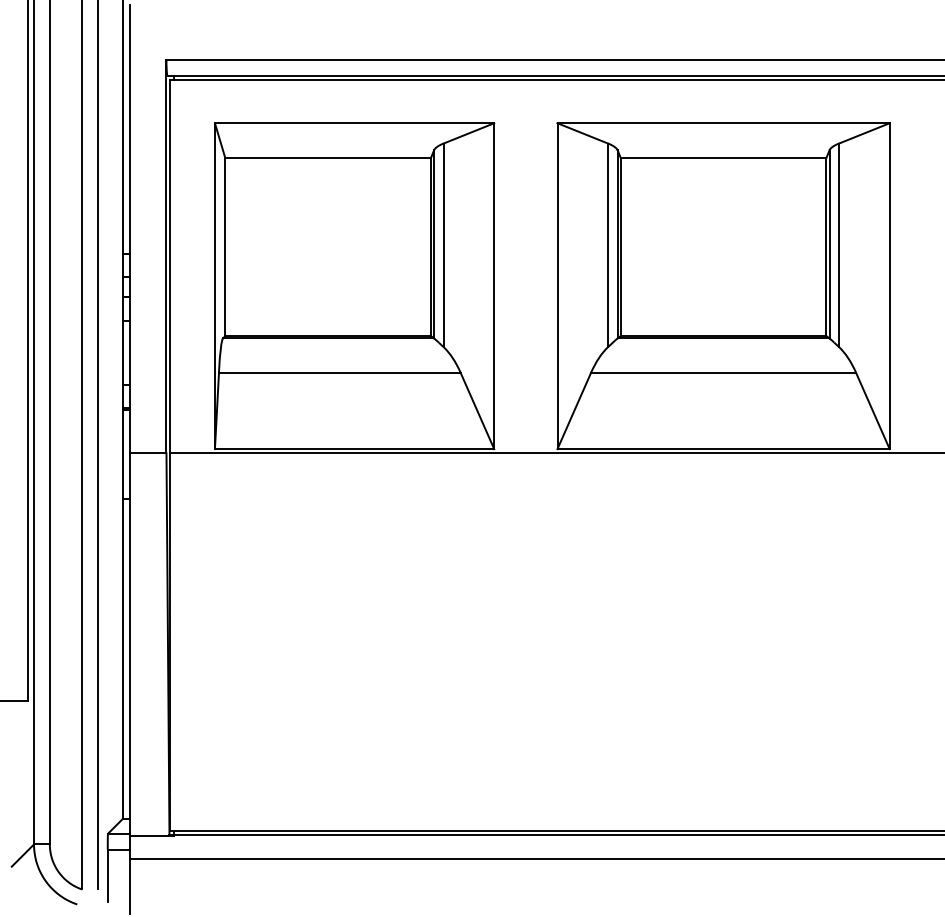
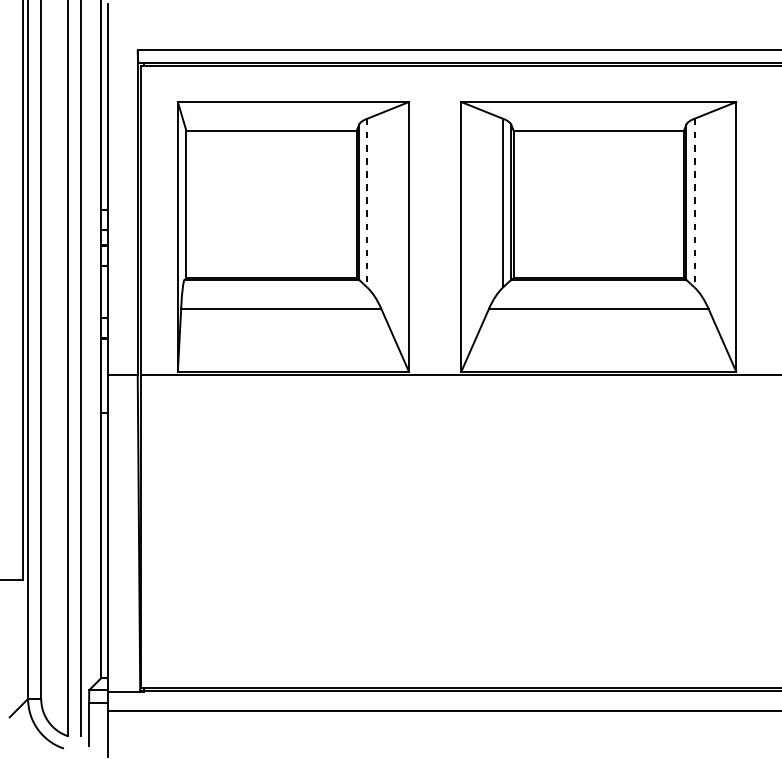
line: (443, 245) -> (366, 203), solid -> dashed
line: (839, 245) -> (694, 203), solid -> dashed

